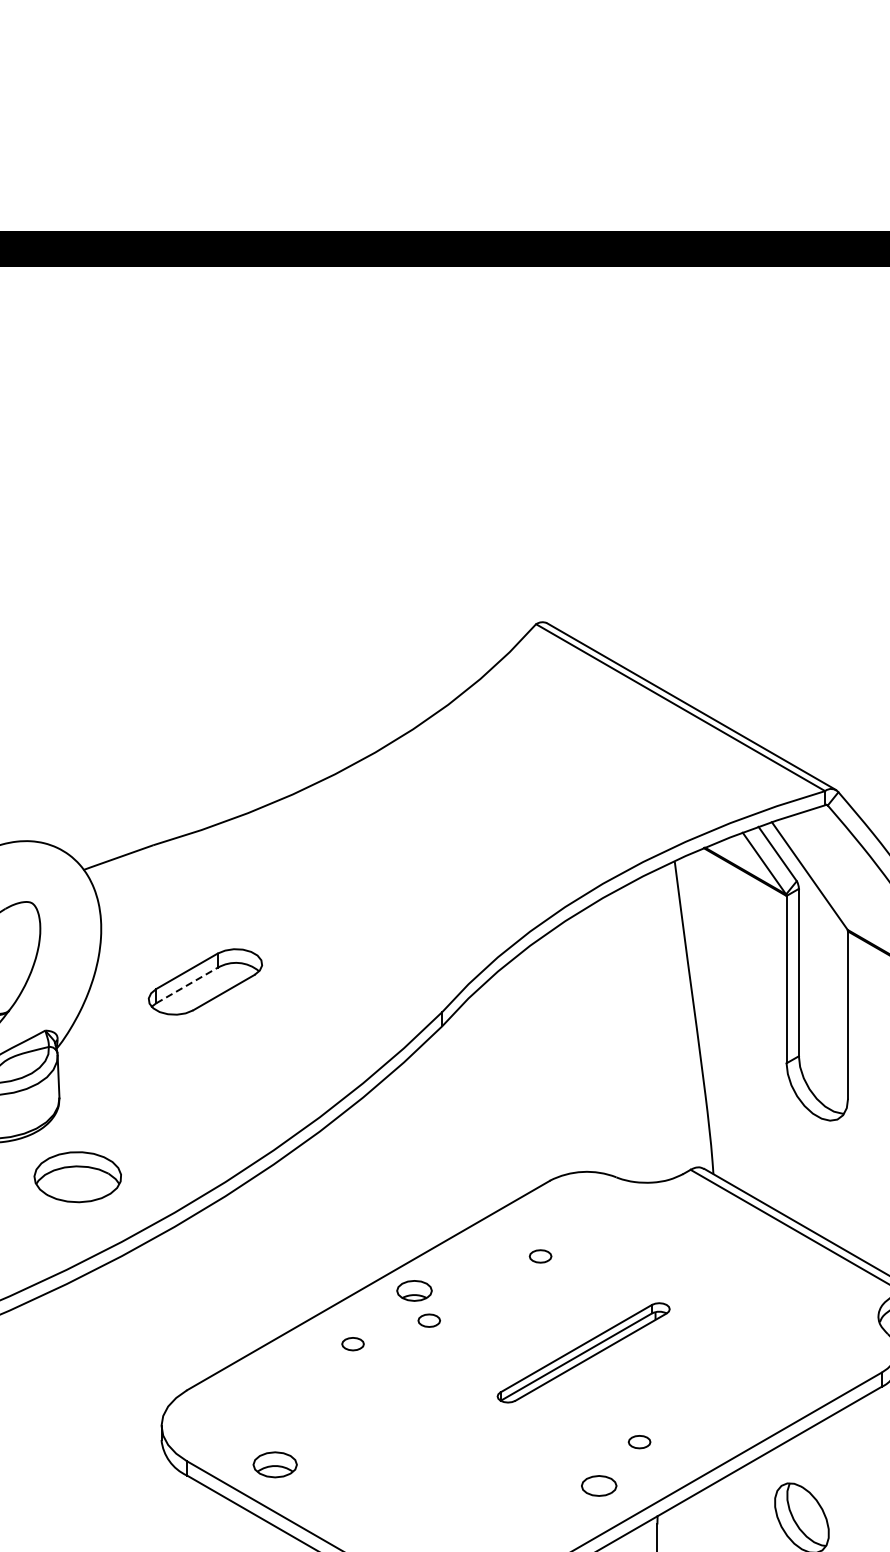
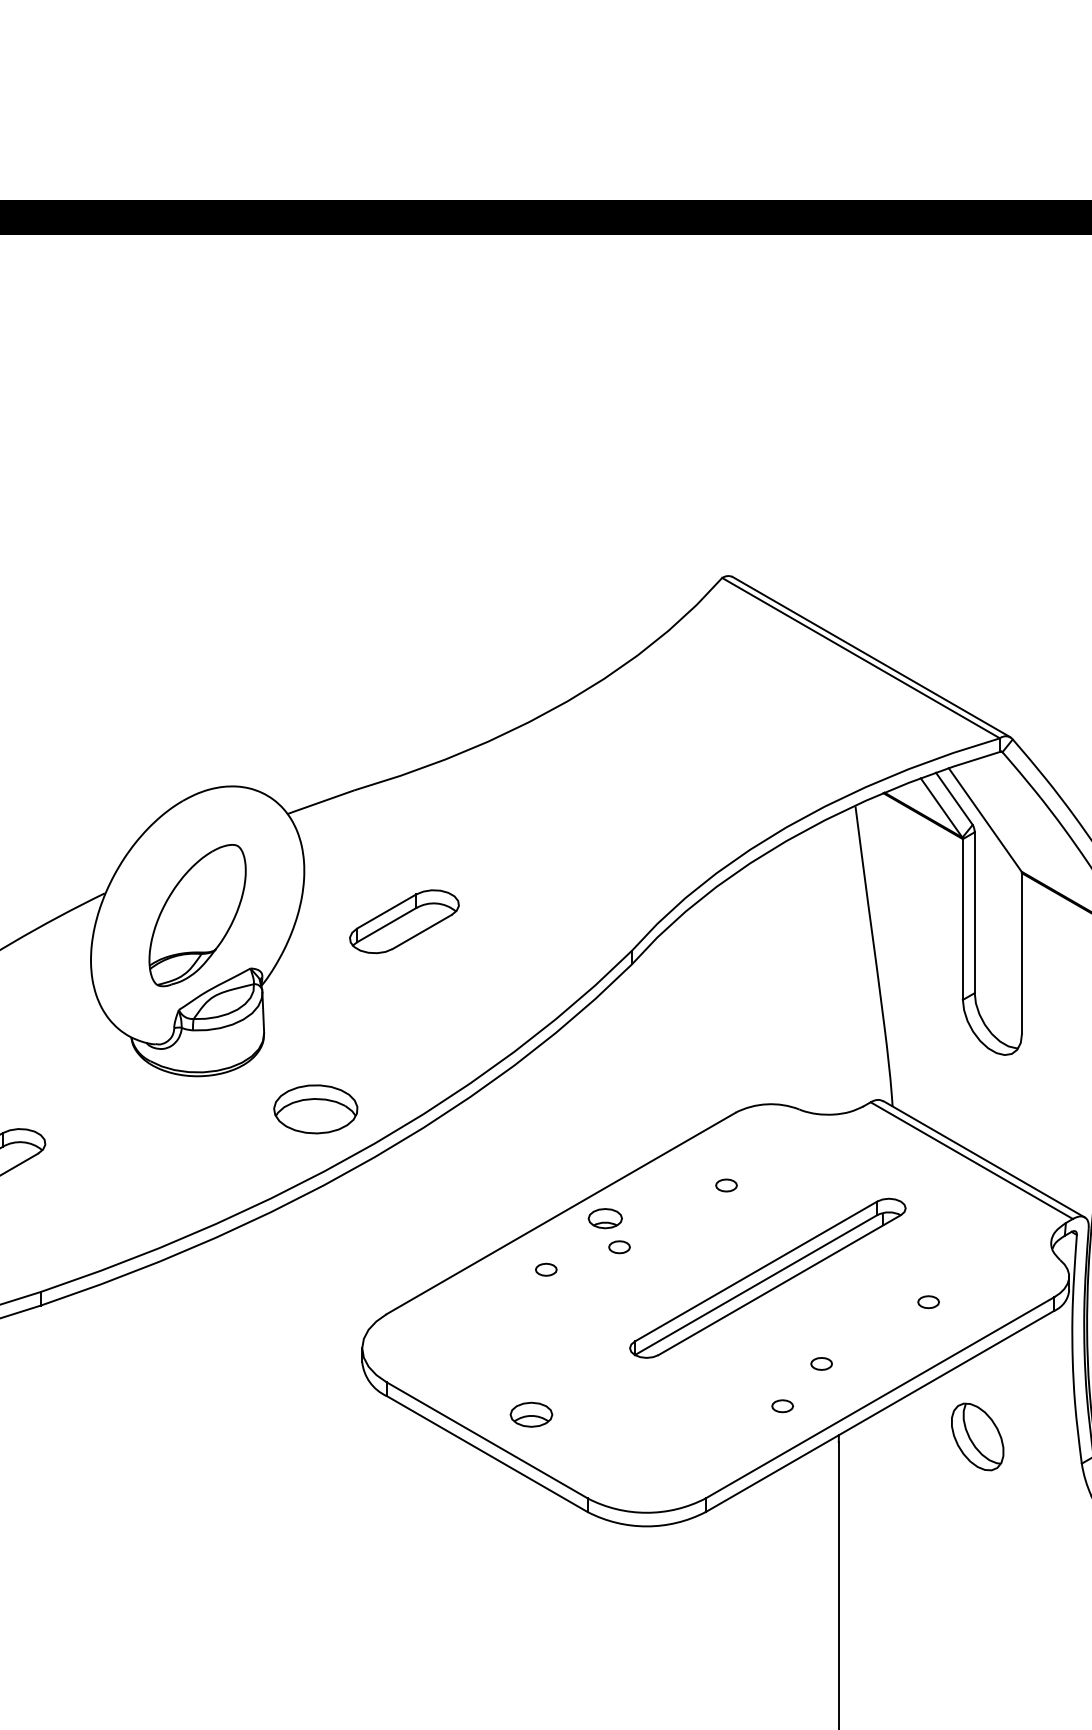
line: (187, 984) -> (387, 924), dashed -> solid
part: (77, 1177) -> (315, 1109), moved
part: (583, 1352) -> (767, 1277), size x1.67
part: (750, 1378) -> (928, 1302), added
part: (275, 1464) -> (531, 1414), moved
part: (598, 1486) -> (782, 1406), size x0.62

